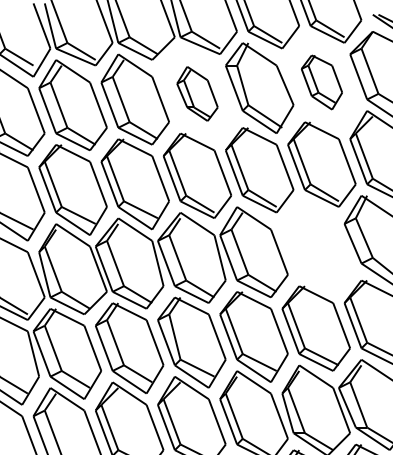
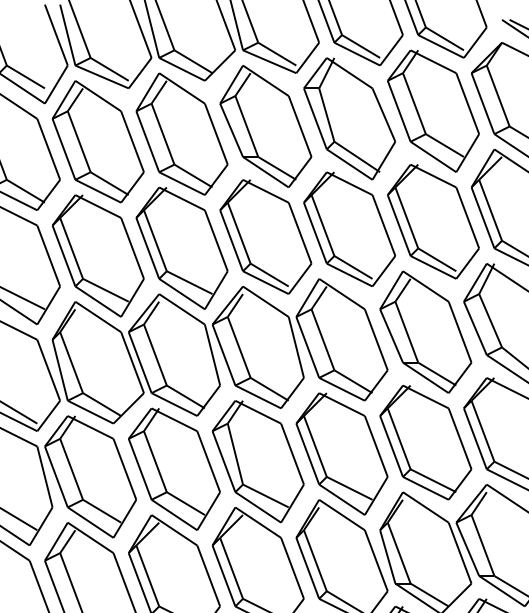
part: (321, 82) -> (432, 111), size x1.67
part: (197, 93) -> (265, 125), size x1.67
part: (315, 246) -> (424, 332), added

